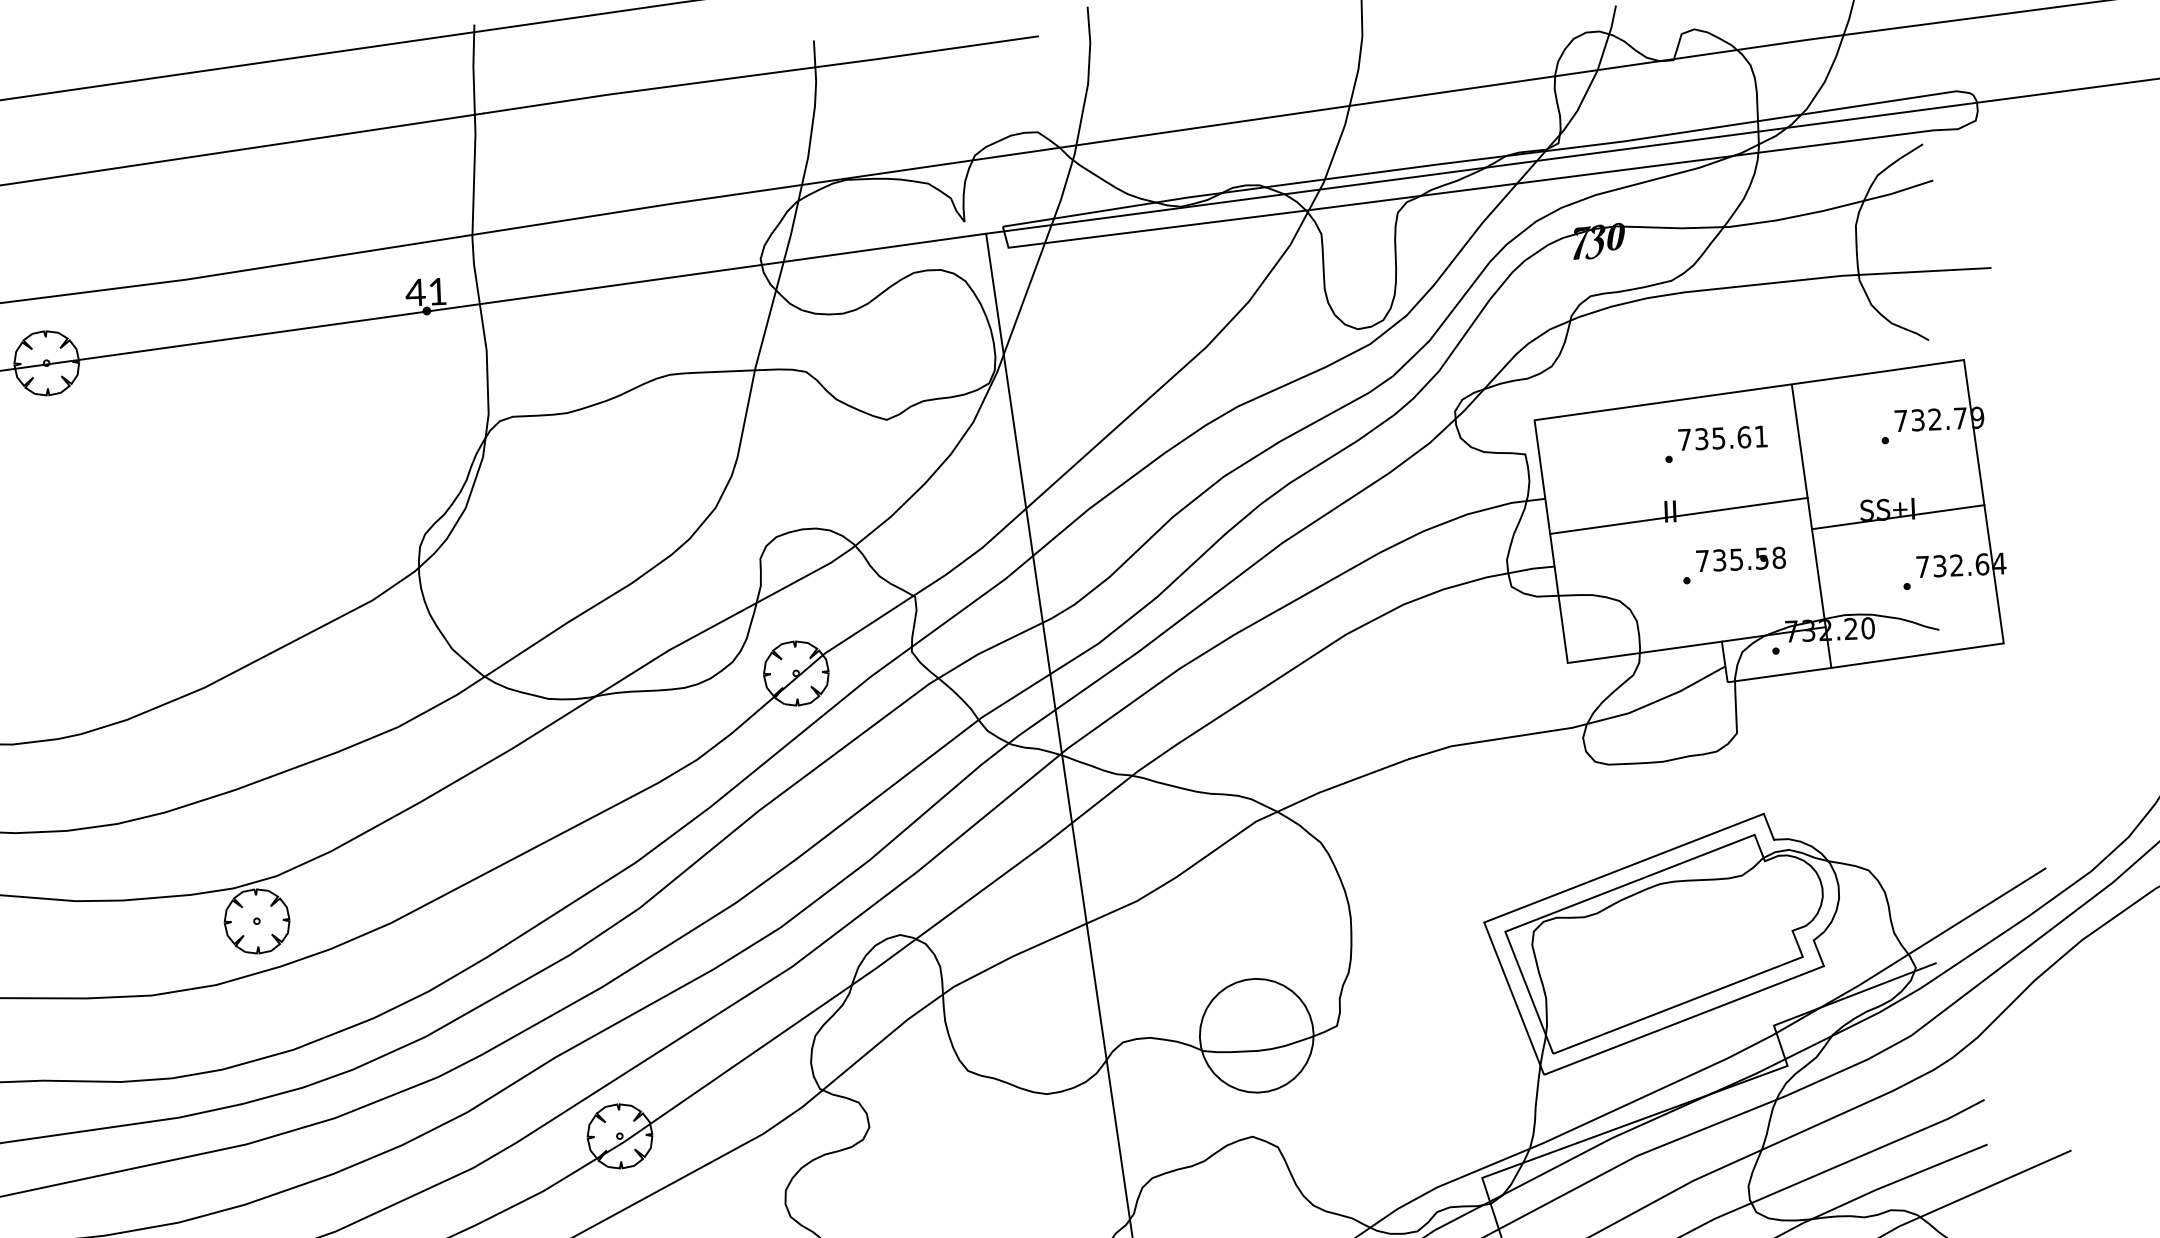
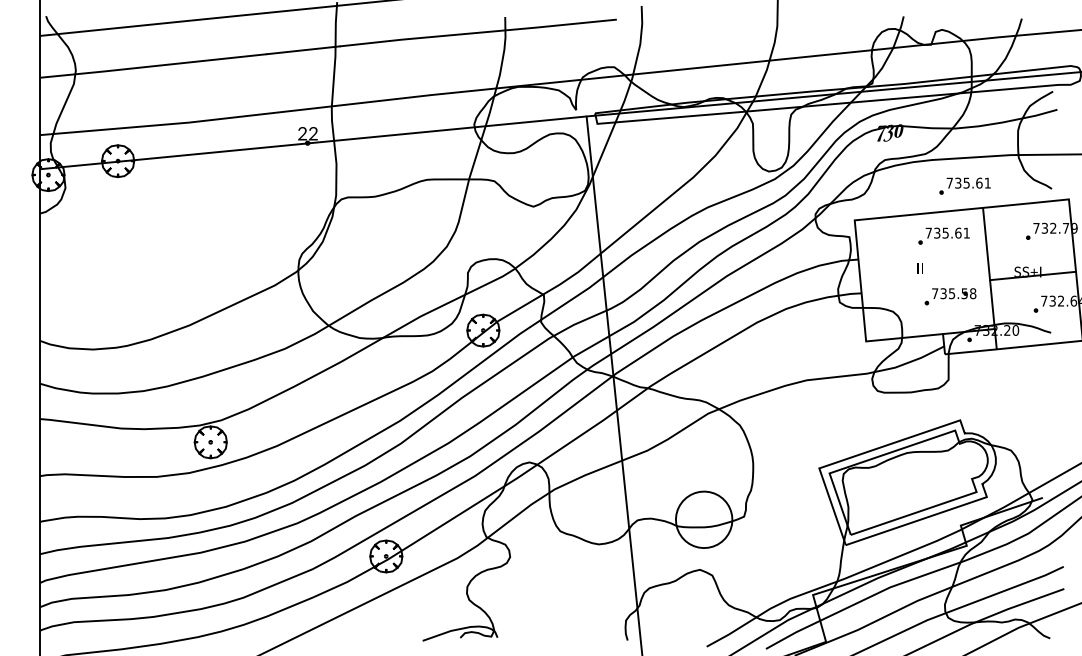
text: (425, 291) -> (307, 133), 41 -> 22
part: (1752, 340) -> (964, 185), added
line: (1679, 515) -> (924, 270), removed

